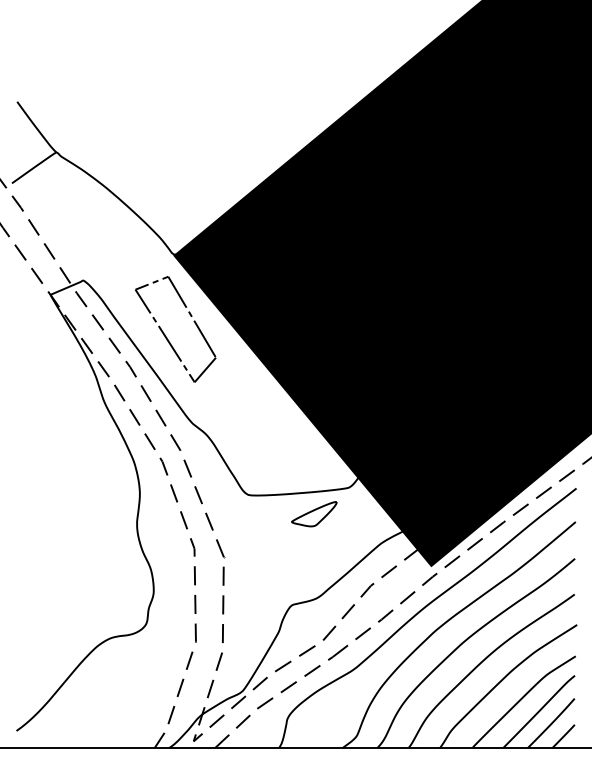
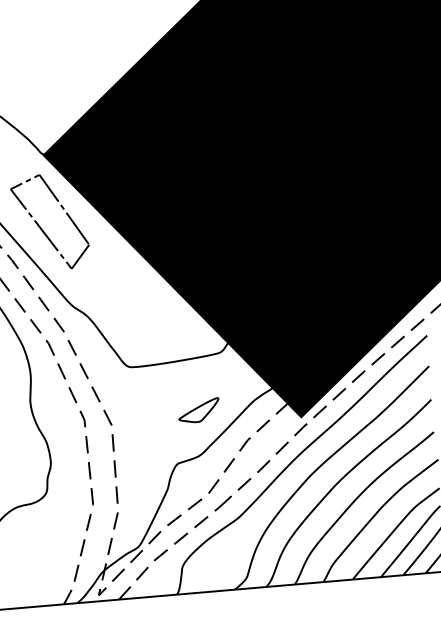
part: (314, 514) -> (199, 411), moved

